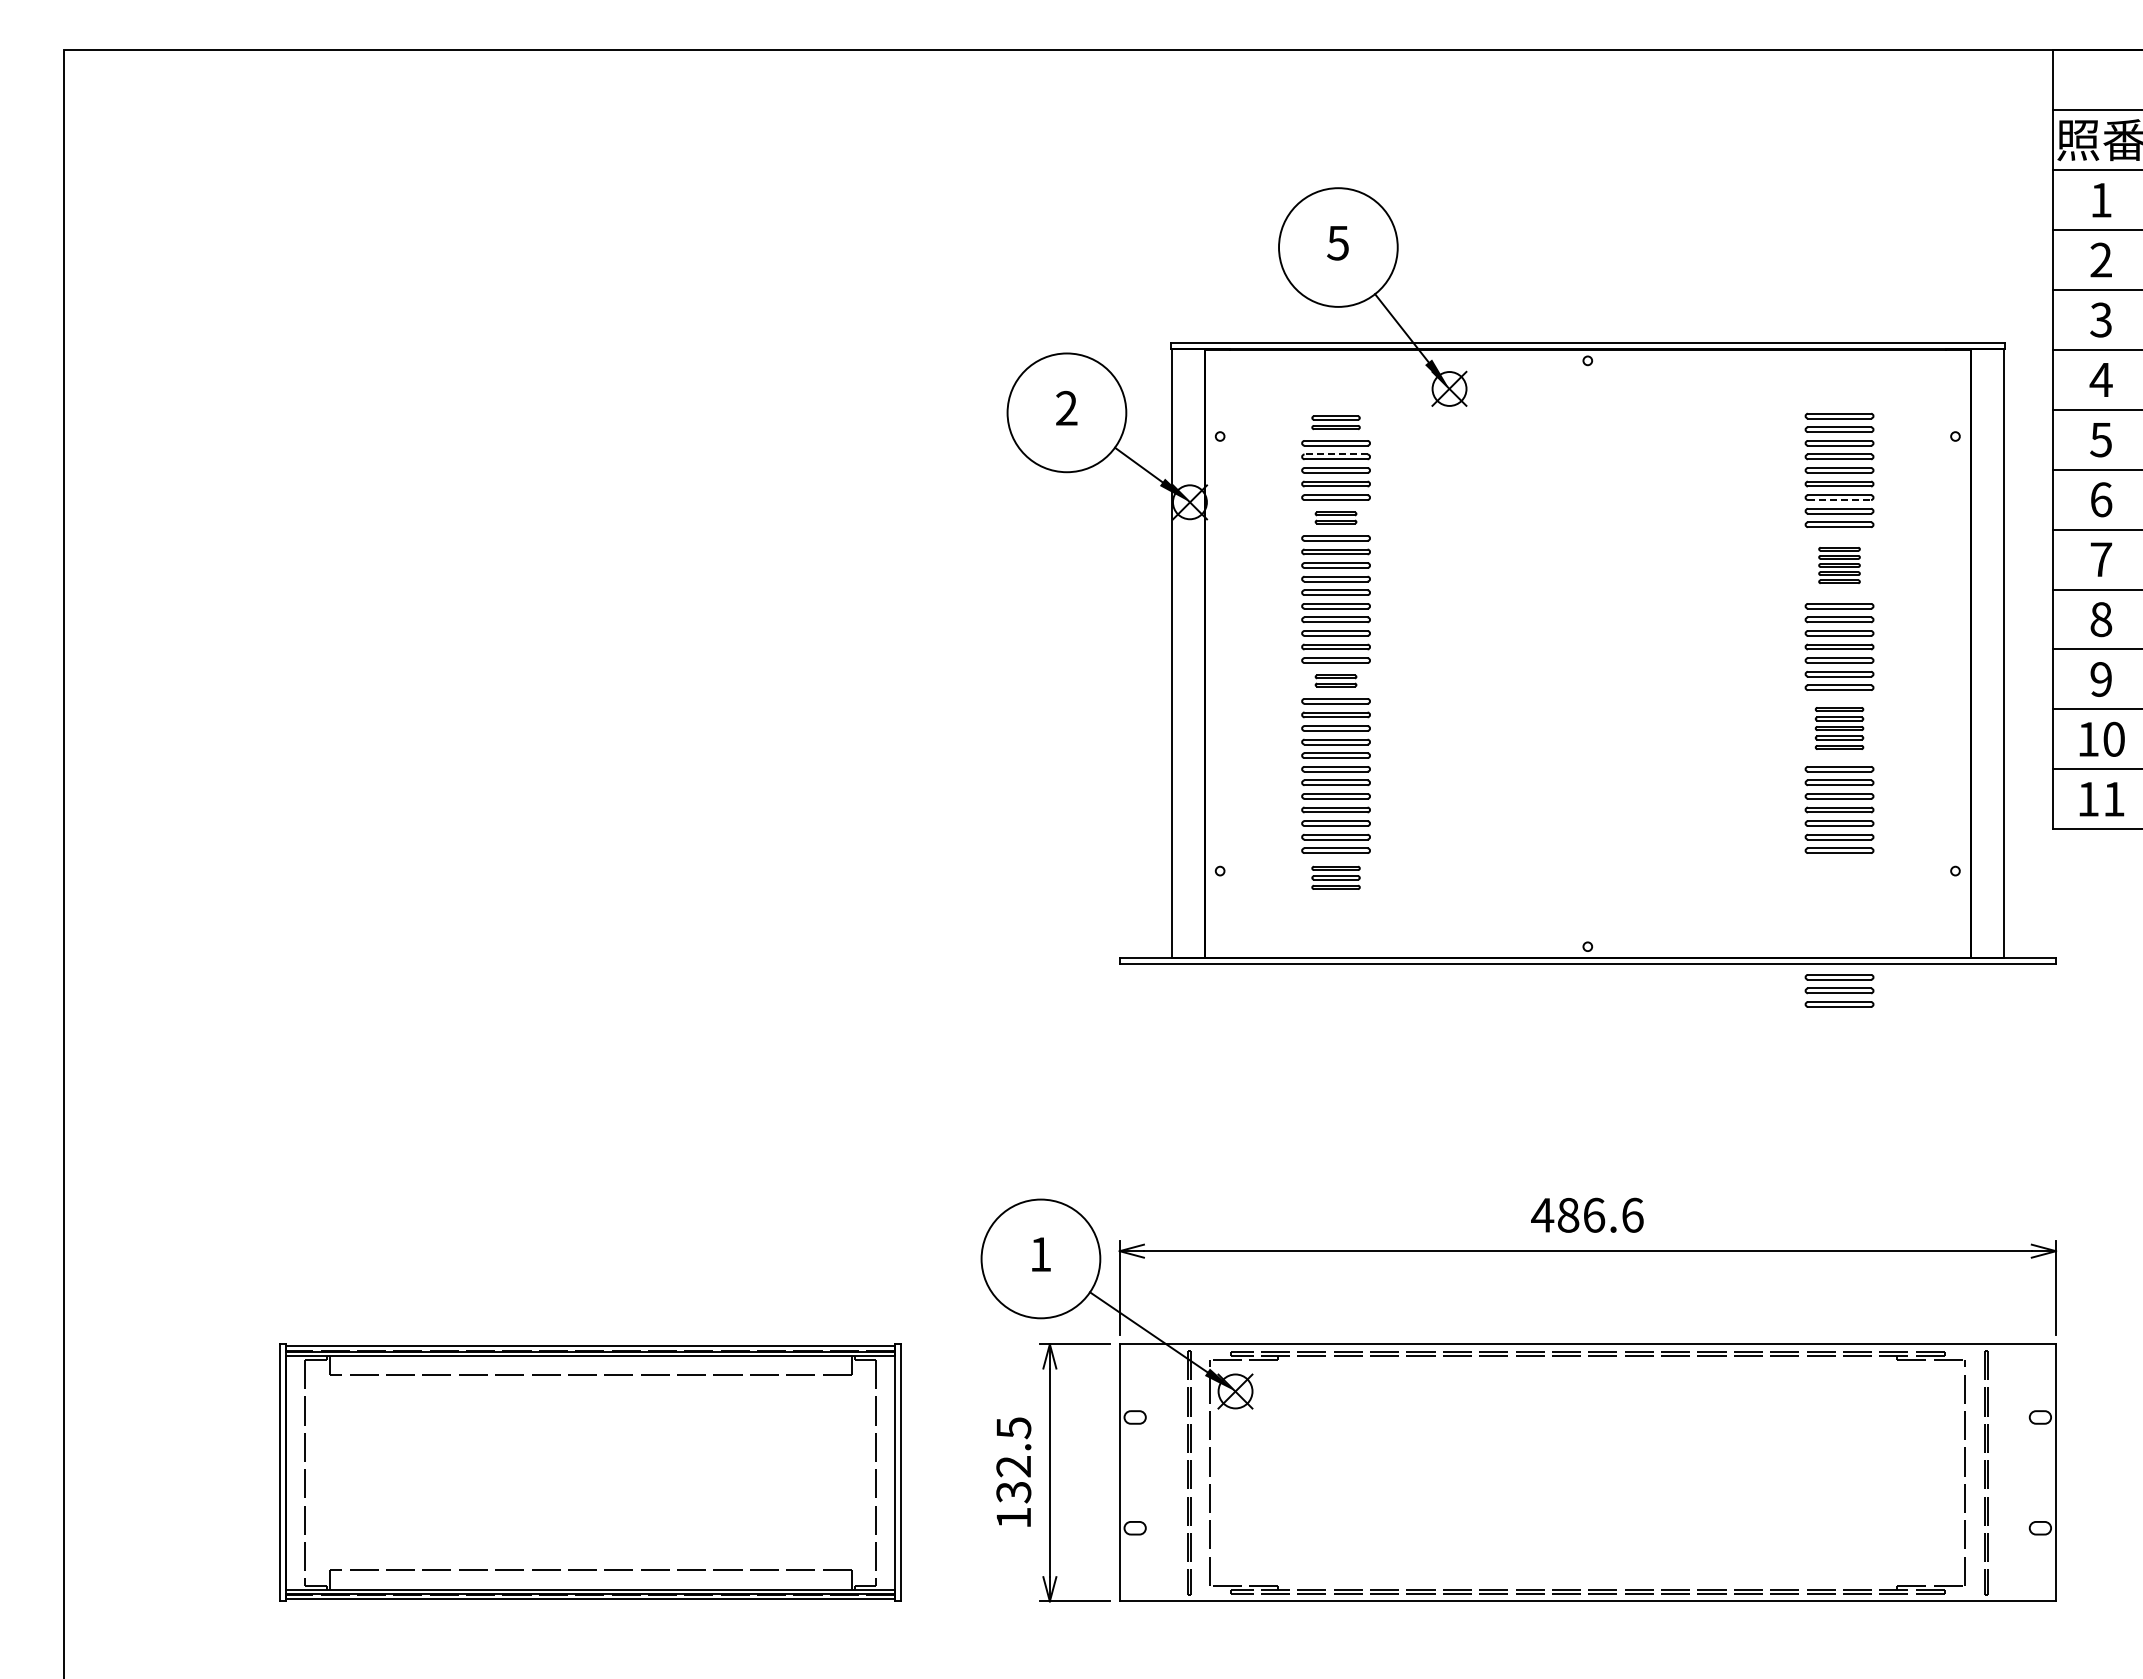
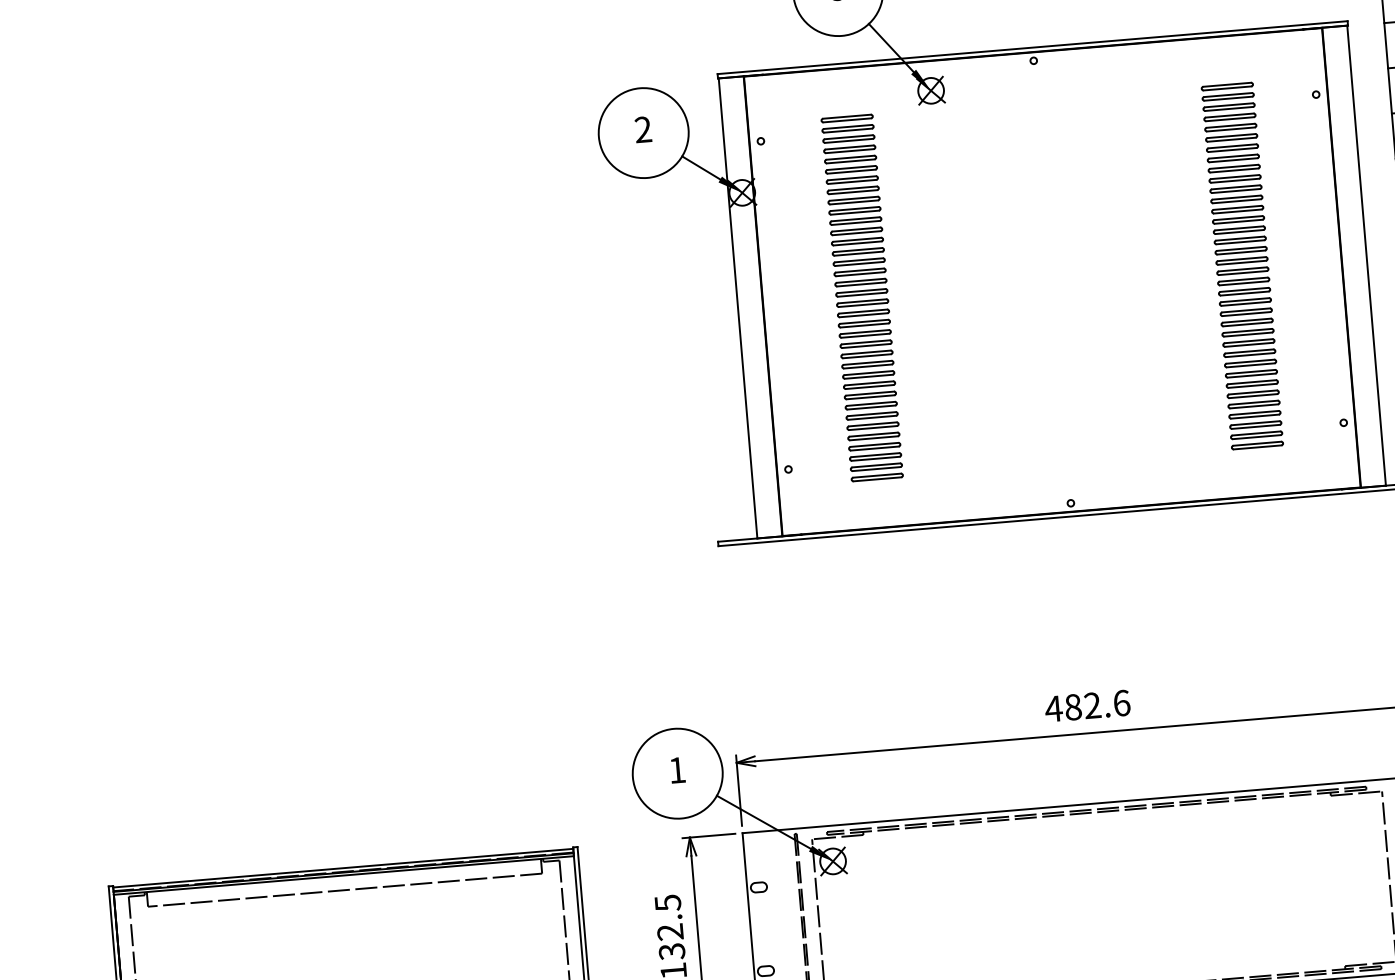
part: (1335, 422) -> (847, 123), size x1.43
line: (1336, 454) -> (849, 147), dashed -> solid
line: (1839, 500) -> (1232, 150), dashed -> solid
part: (1335, 517) -> (853, 195), size x1.67
part: (1839, 565) -> (1236, 199), size x1.67
part: (1335, 680) -> (863, 318), size x1.67
part: (1839, 728) -> (1247, 322), size x1.43
part: (1335, 877) -> (875, 466), size x1.43
part: (1839, 990) -> (1256, 435), moved
text: (1594, 1214) -> (1092, 705), 486.6 -> 482.6

